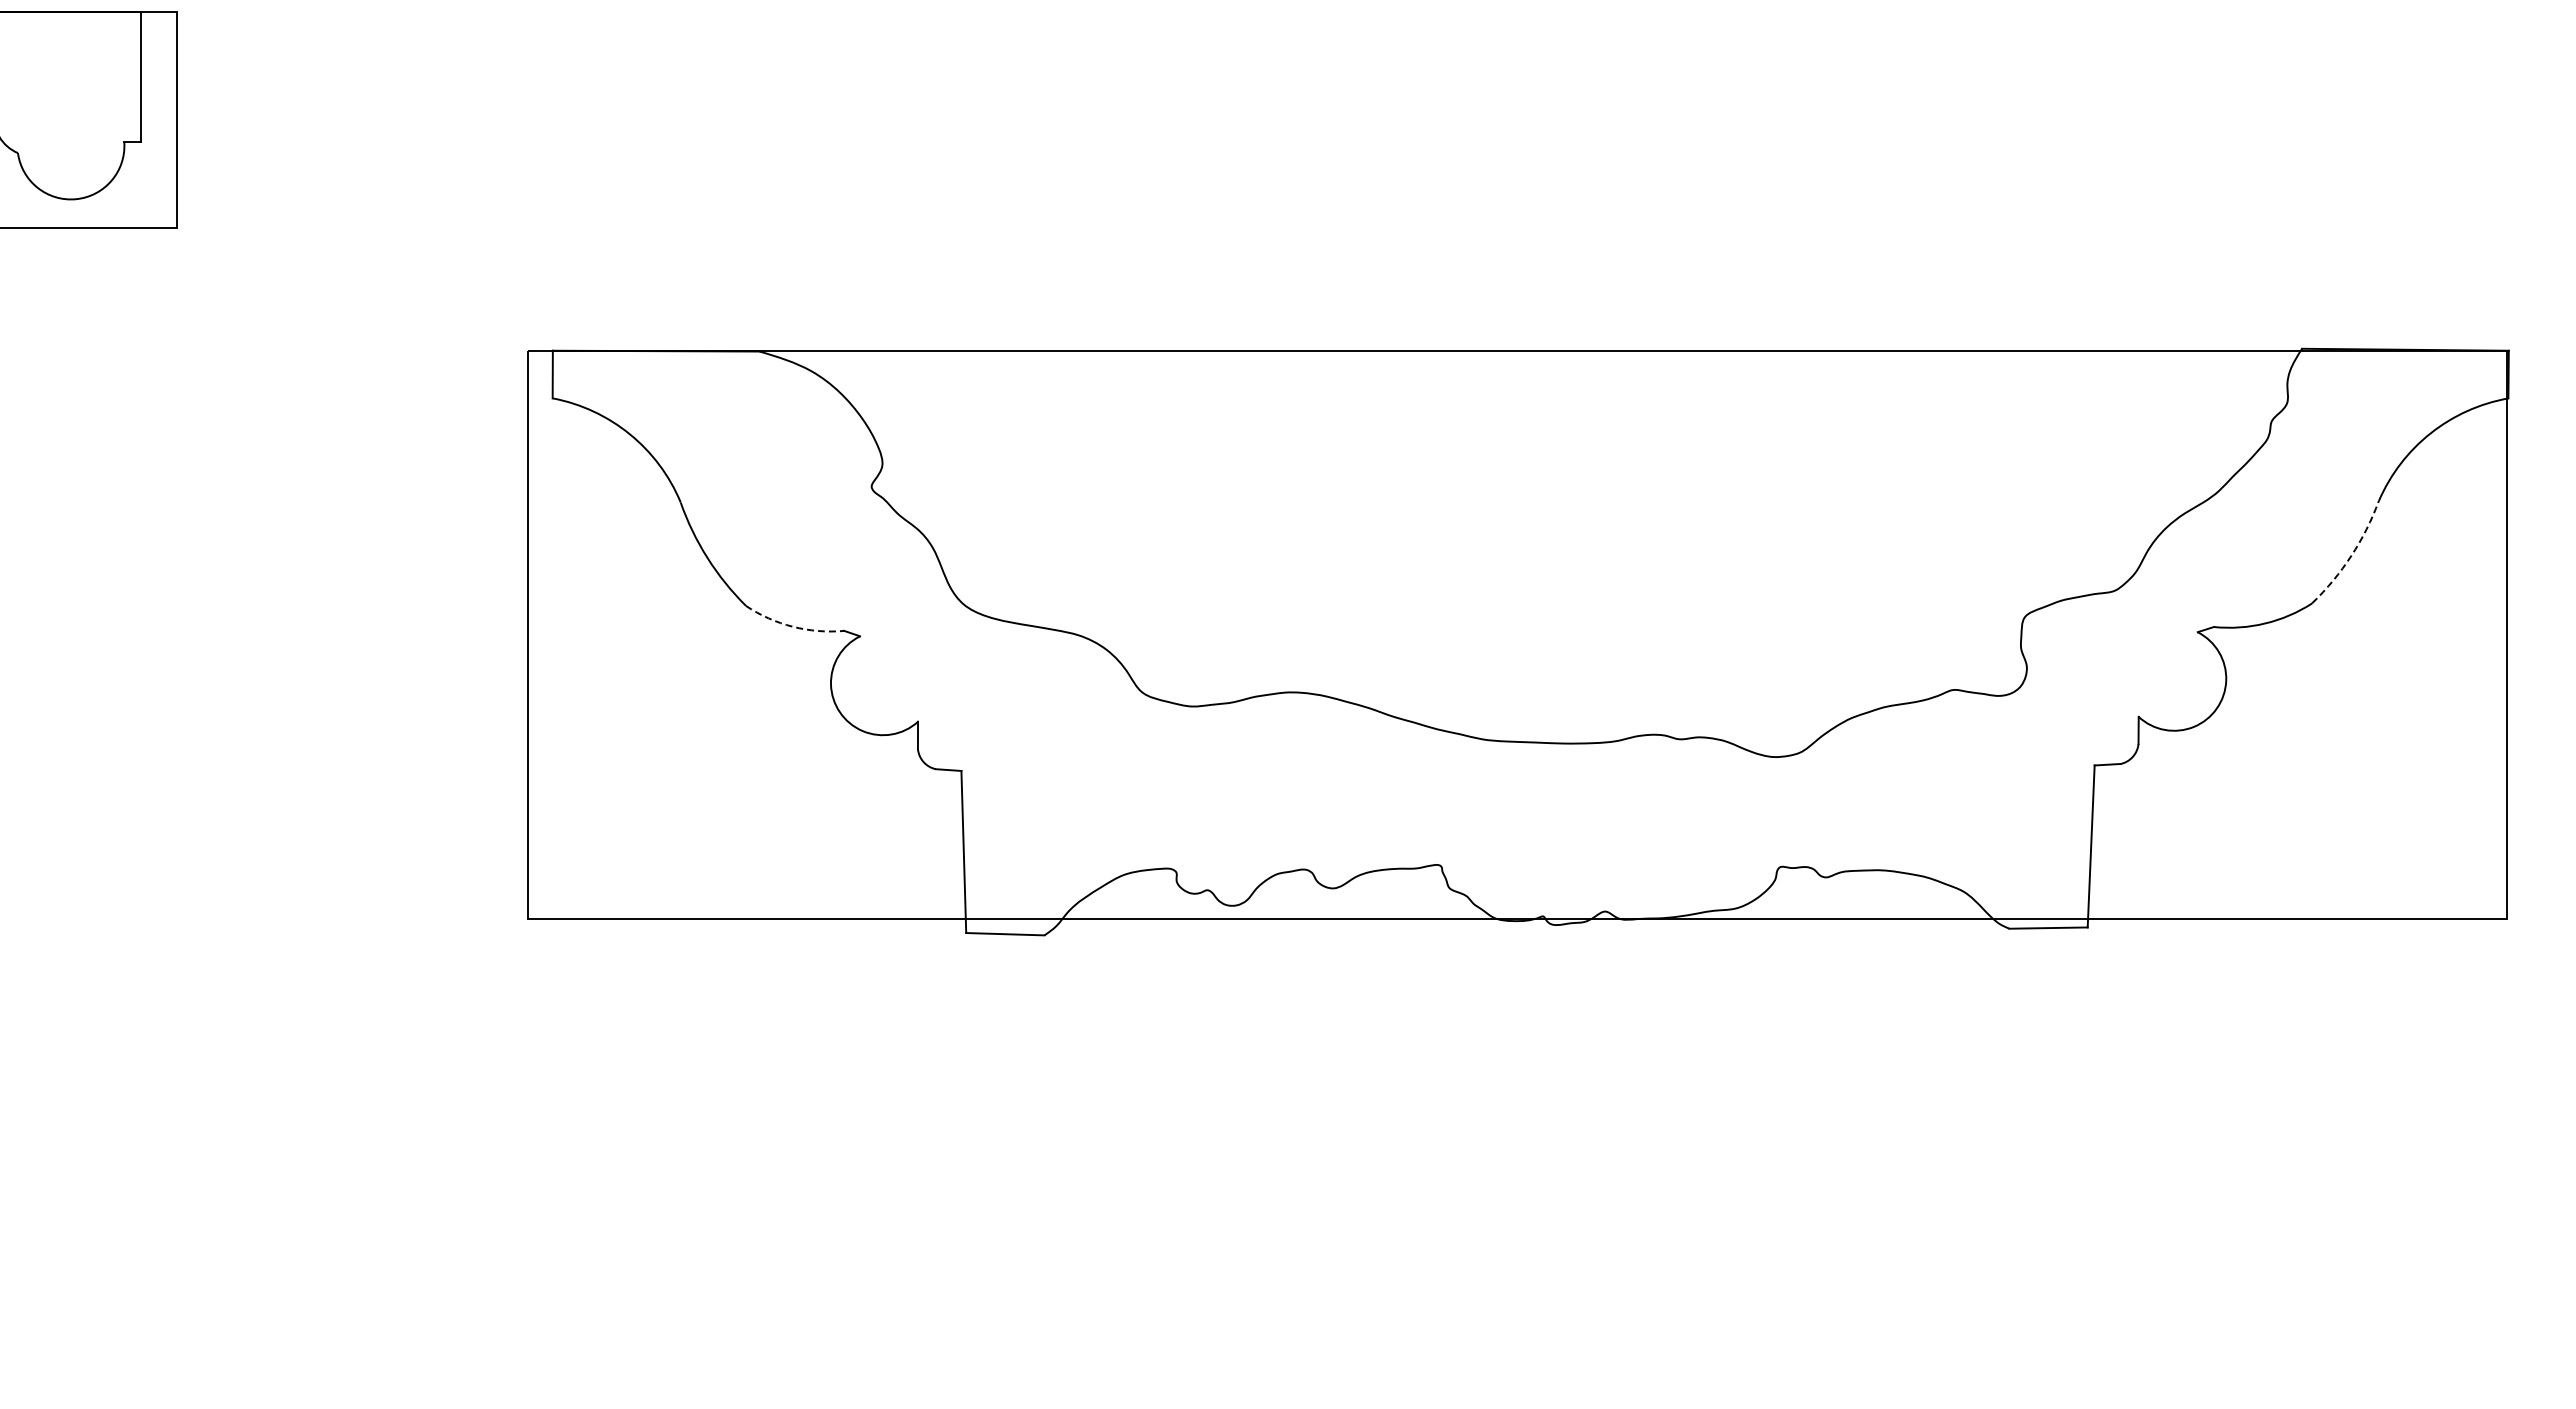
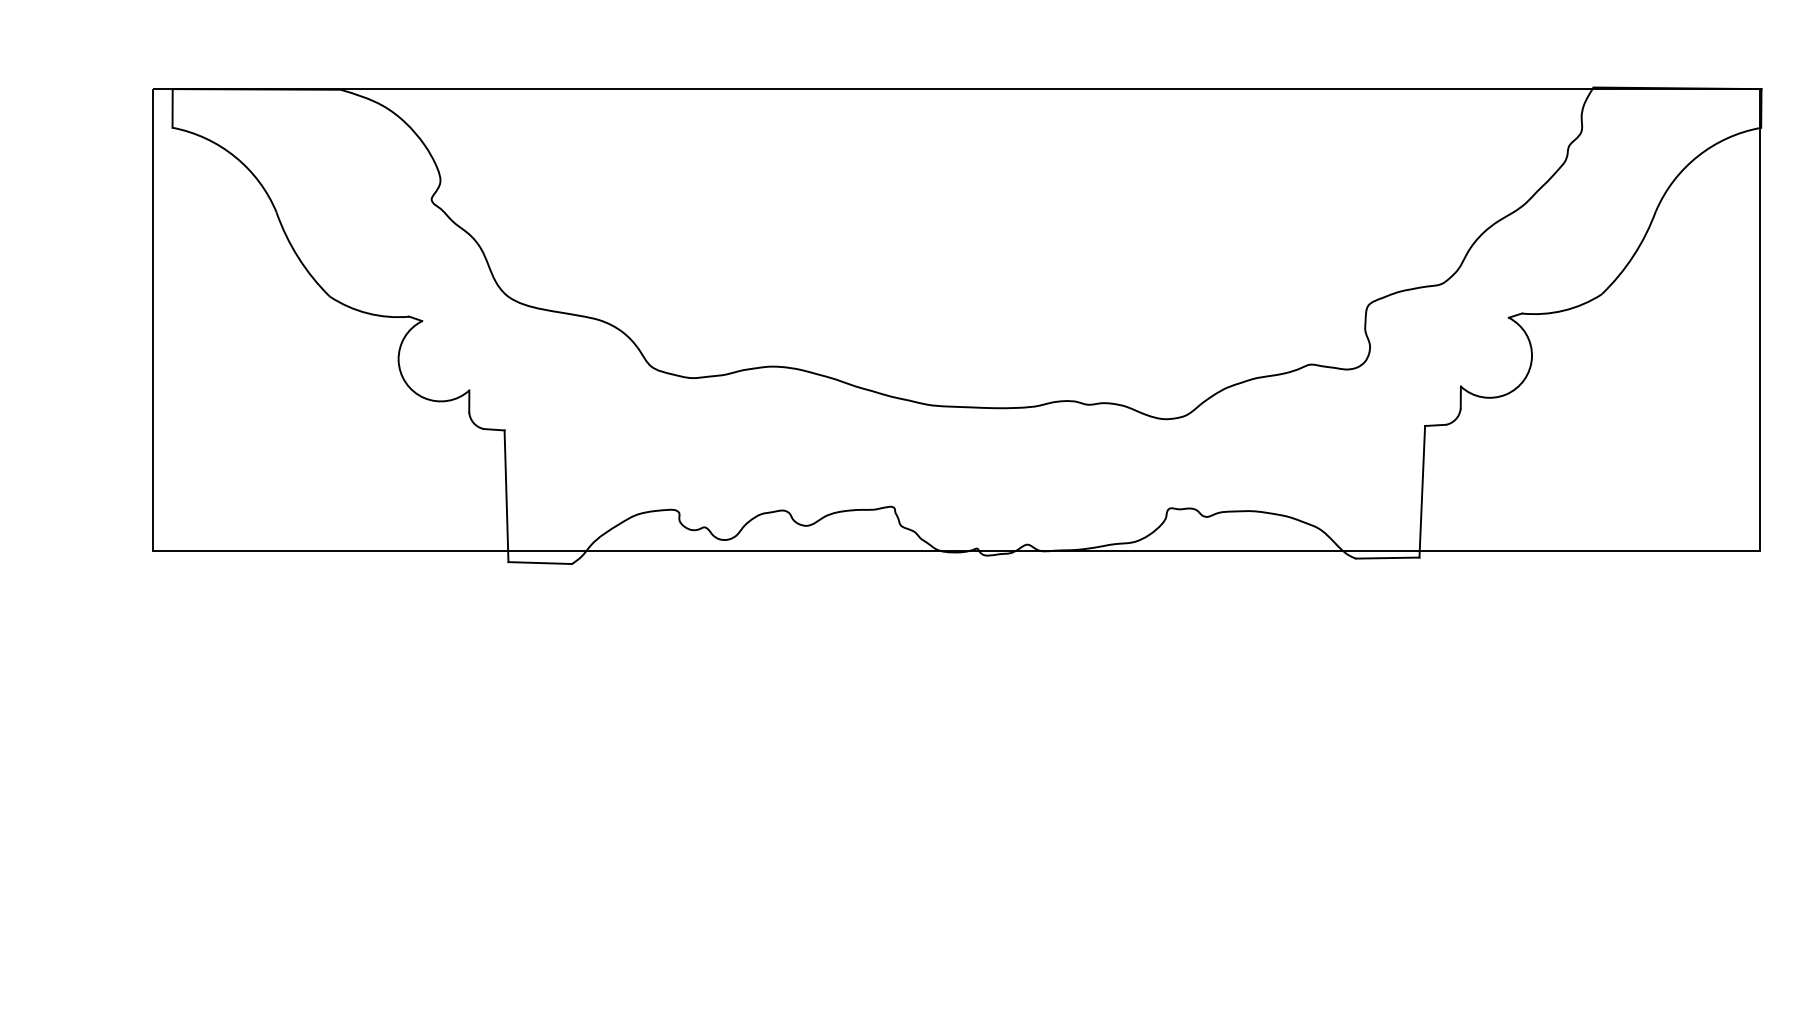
arc: (2351, 555) -> (1633, 255), dashed -> solid
arc: (792, 626) -> (367, 313), dashed -> solid

